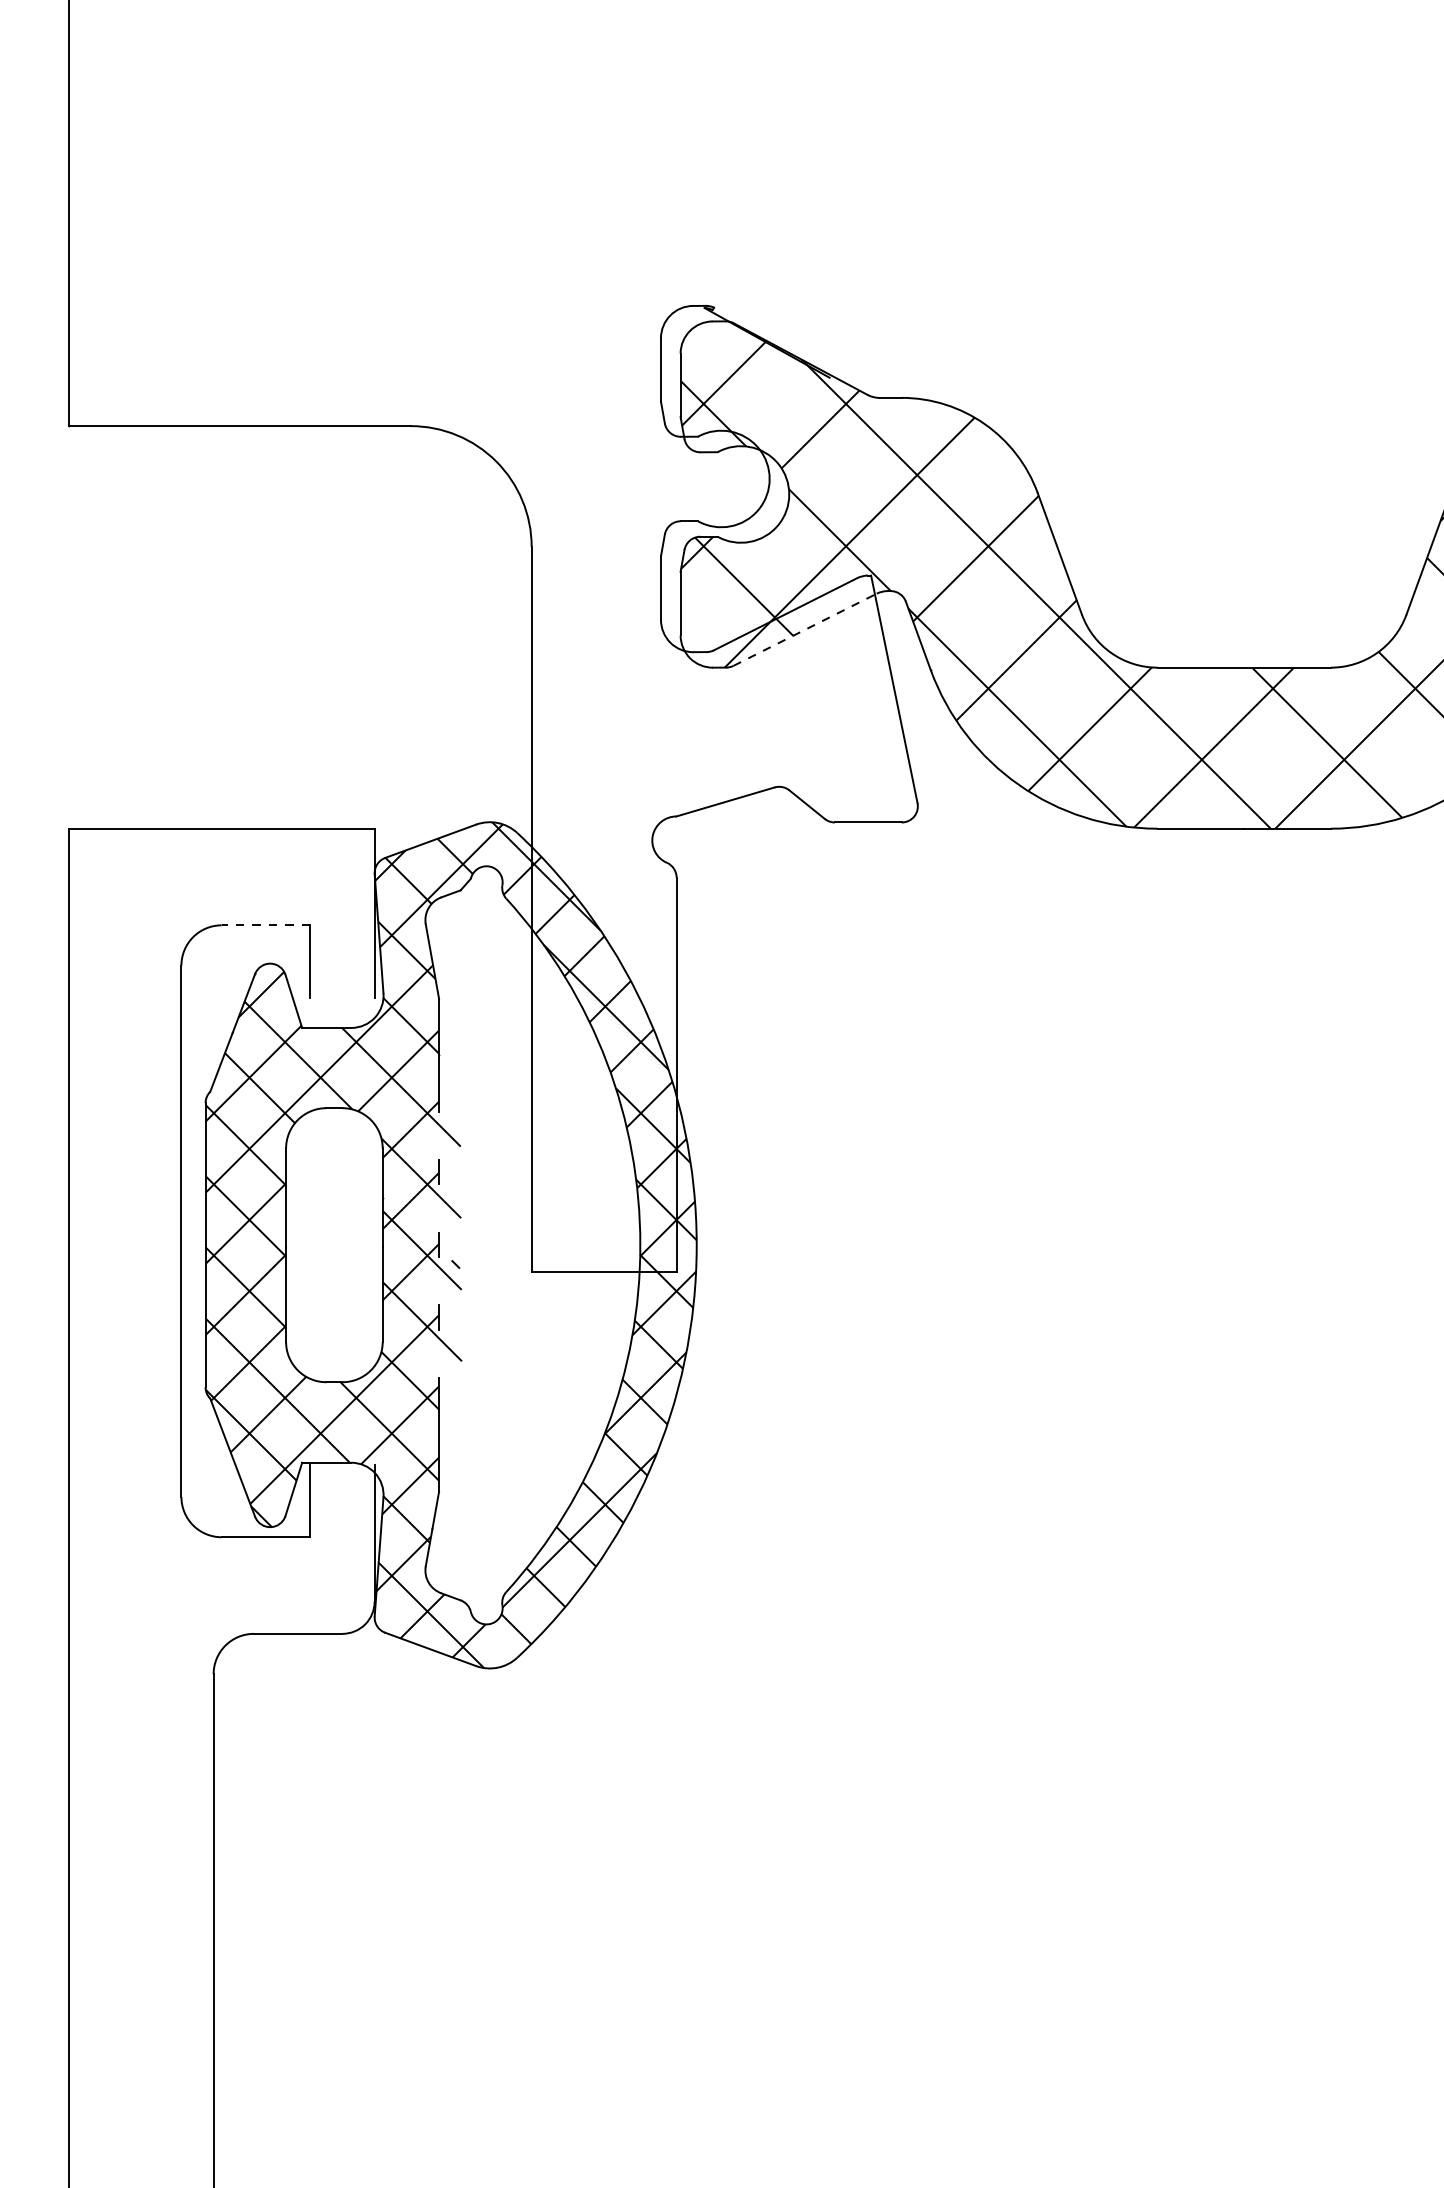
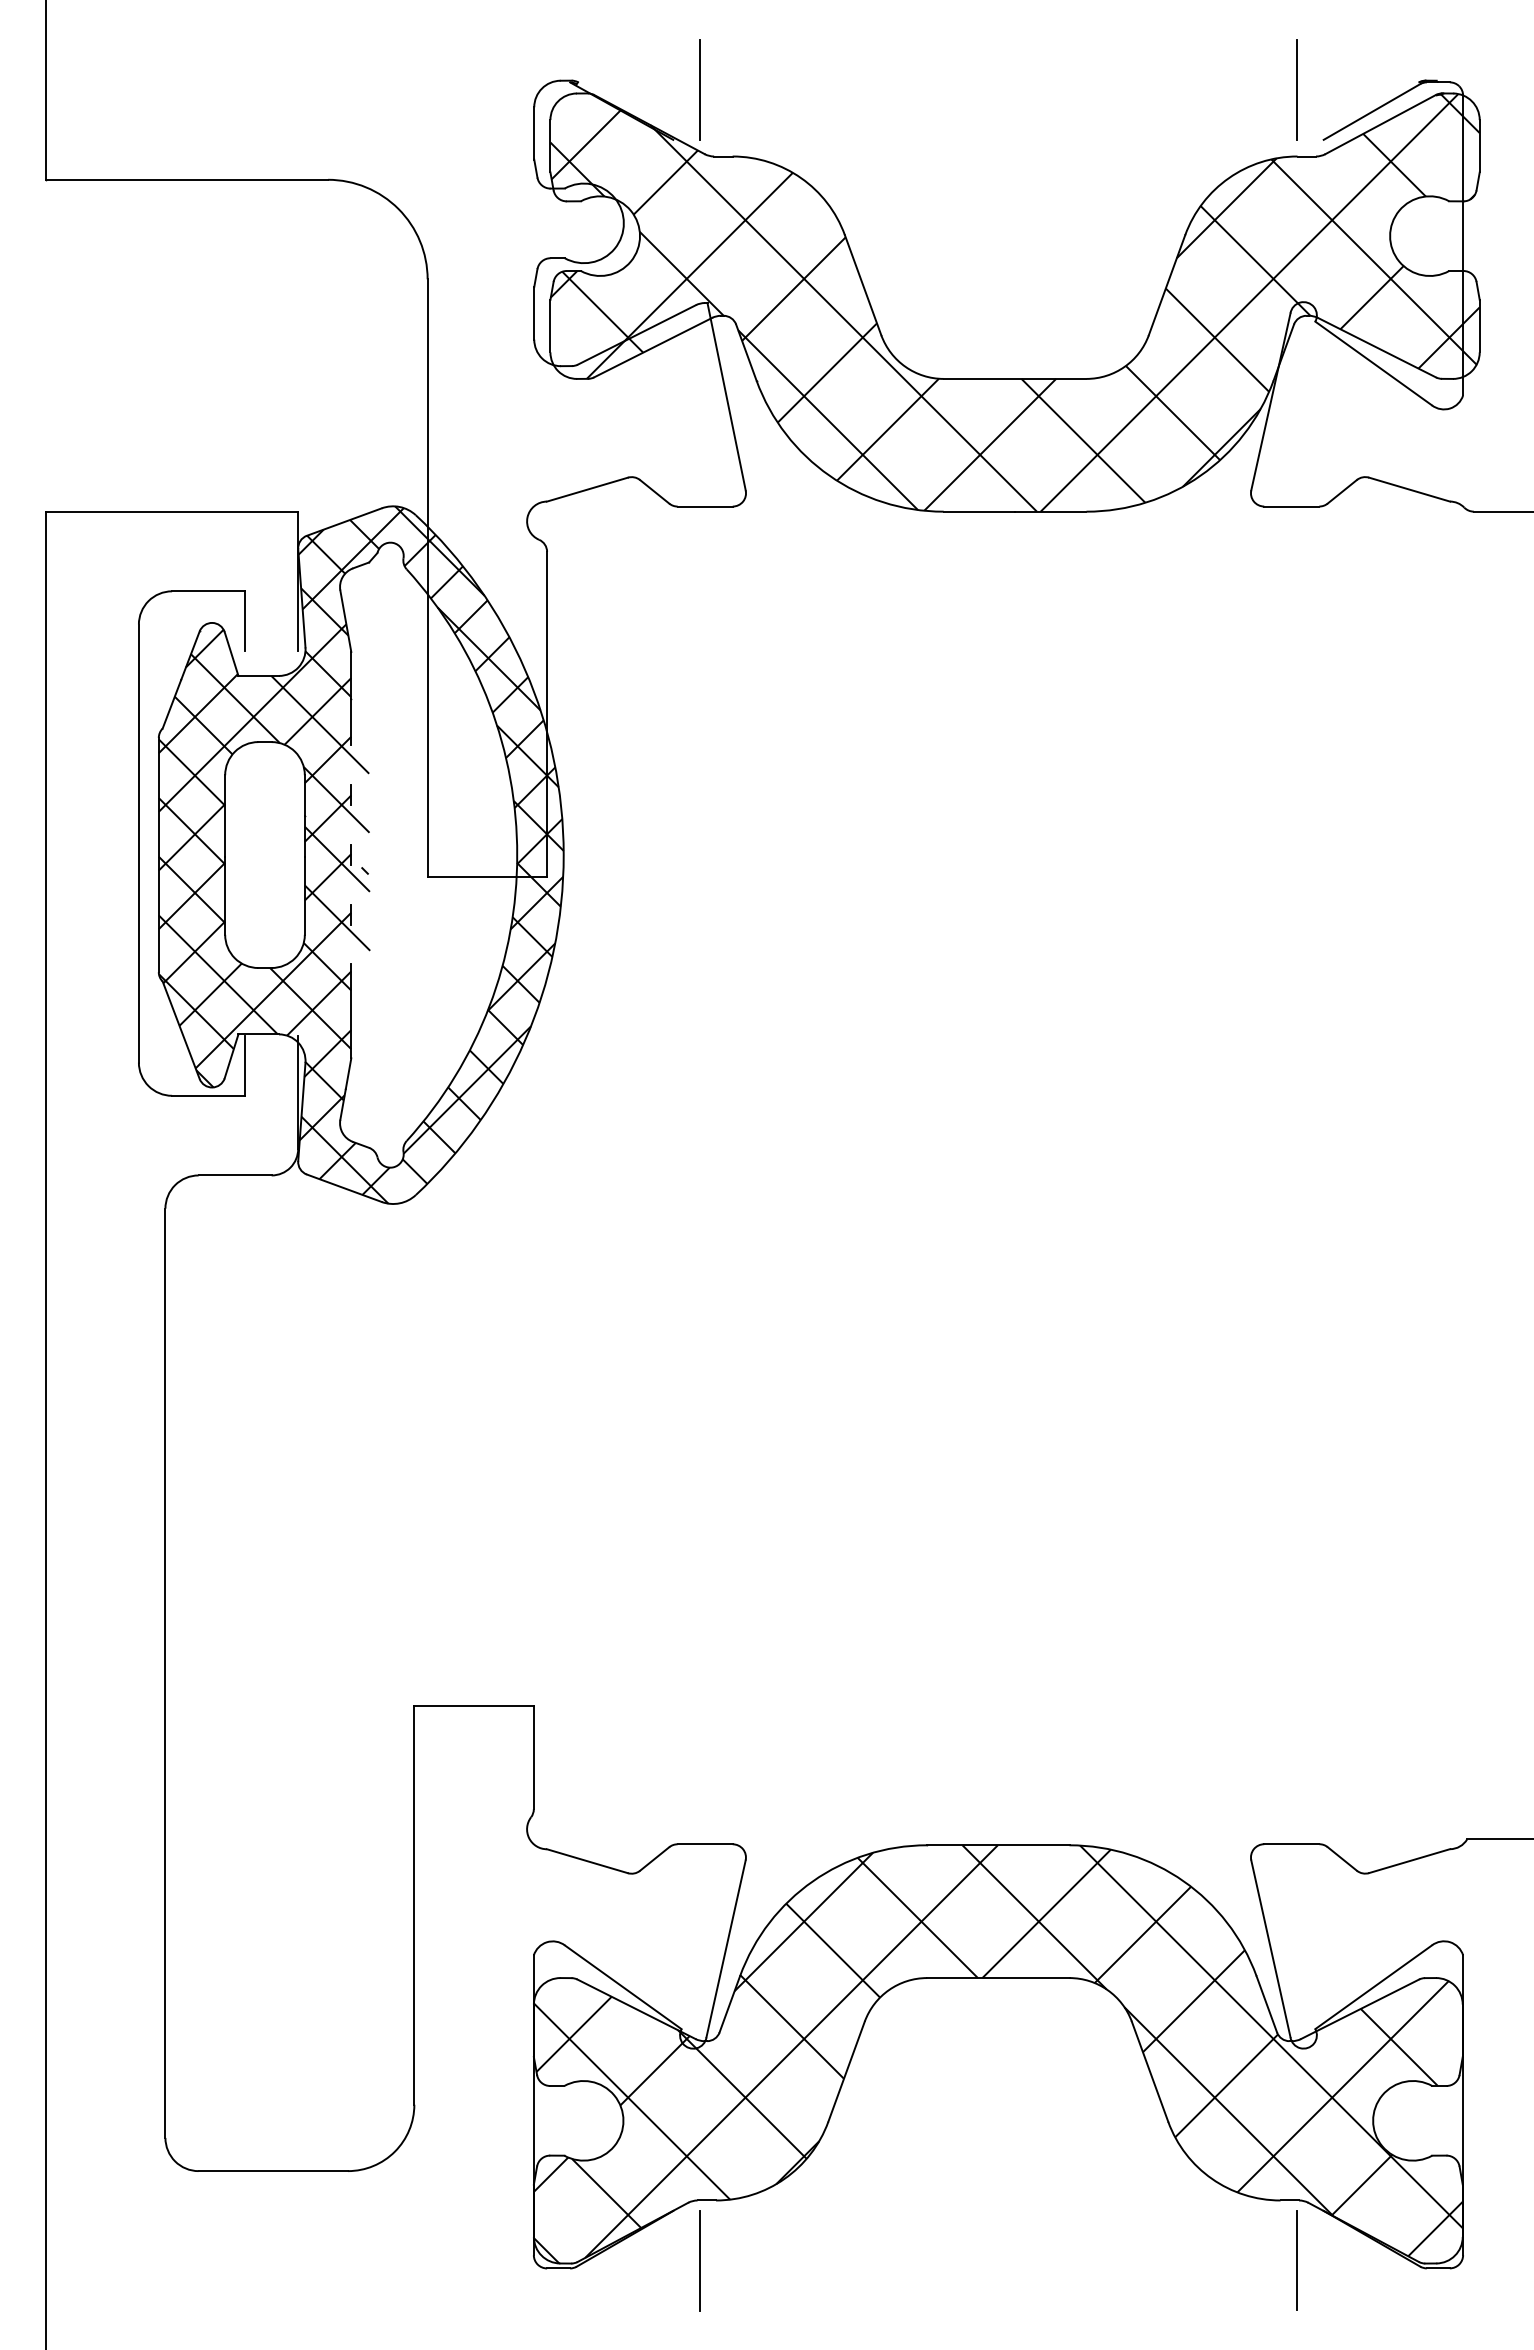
line: (861, 316) -> (699, 89), added
line: (805, 629) -> (653, 347), dashed -> solid
line: (265, 925) -> (208, 591), dashed -> solid

